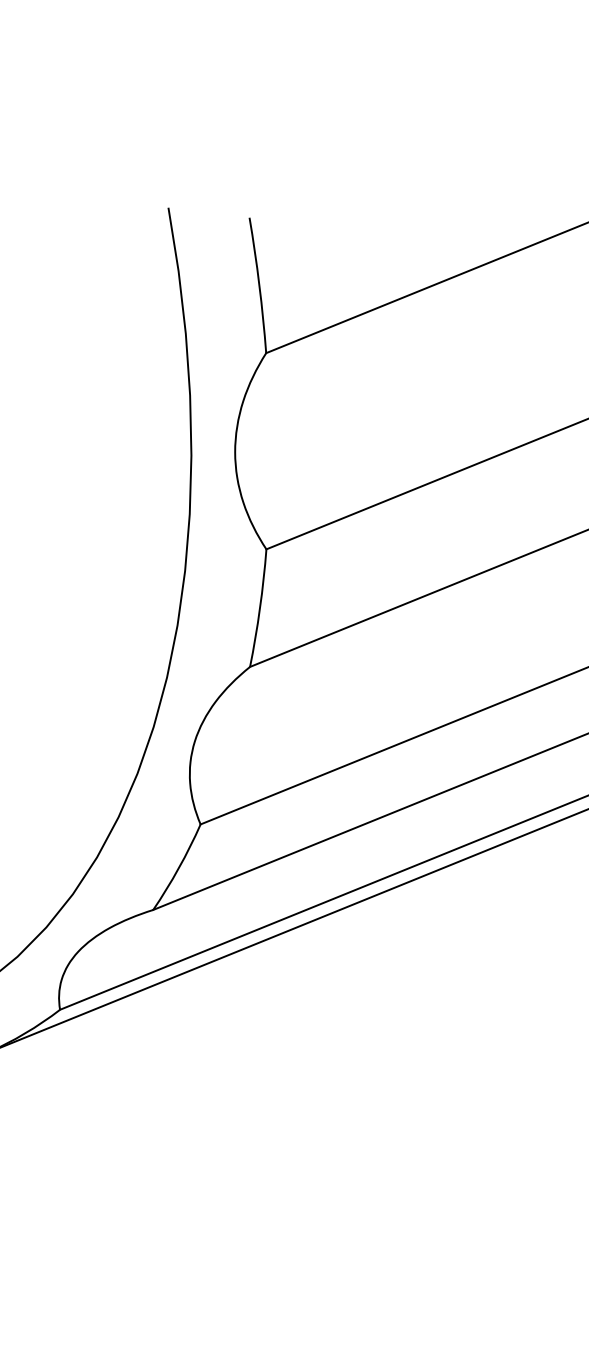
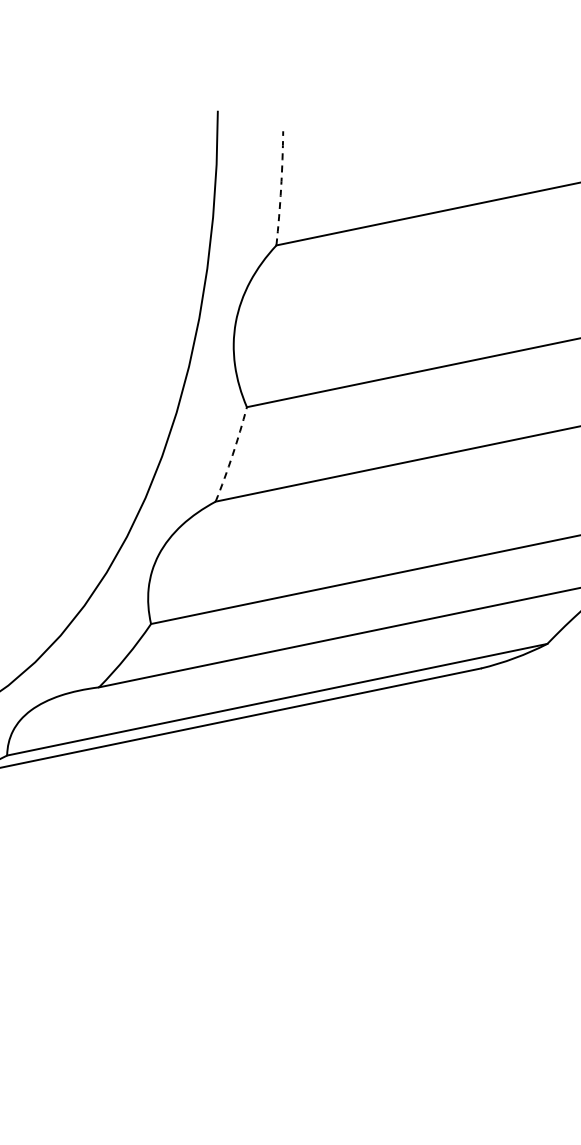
arc: (259, 285) -> (281, 188), solid -> dashed
arc: (259, 607) -> (232, 454), solid -> dashed

